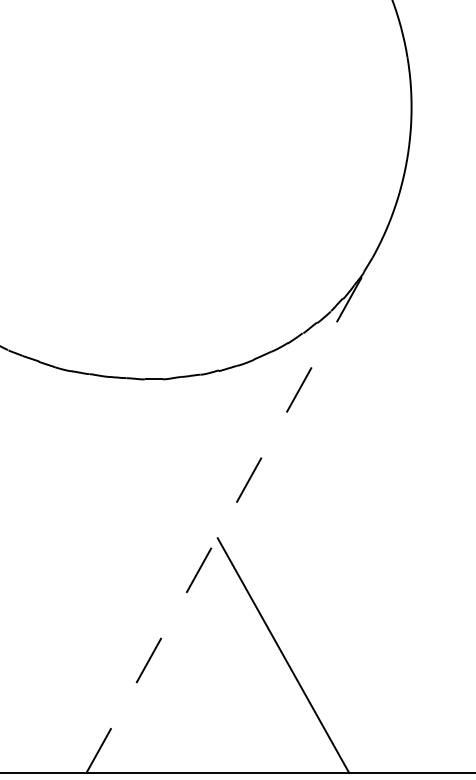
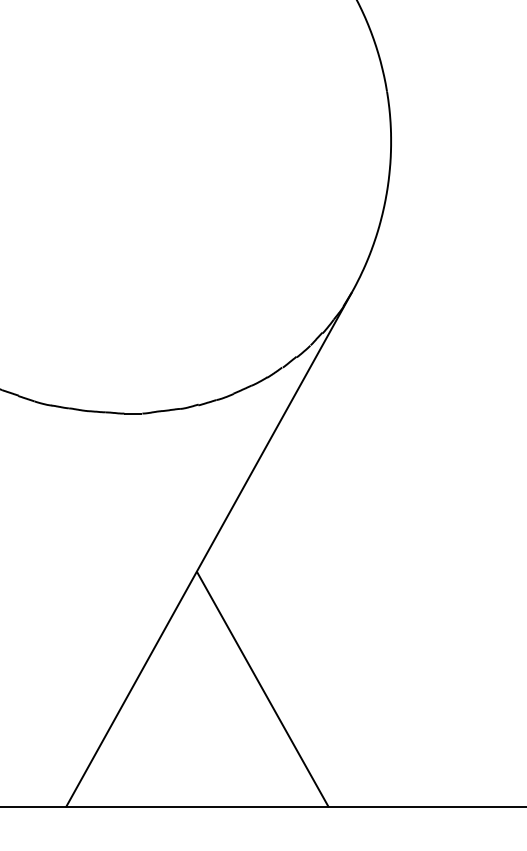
line: (229, 515) -> (209, 549), dashed -> solid

